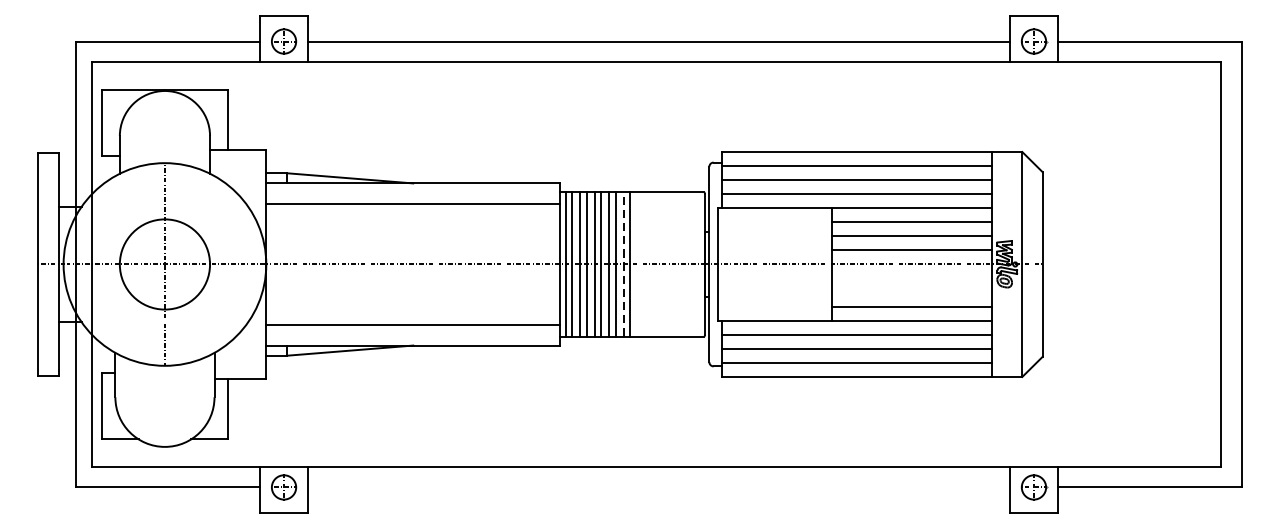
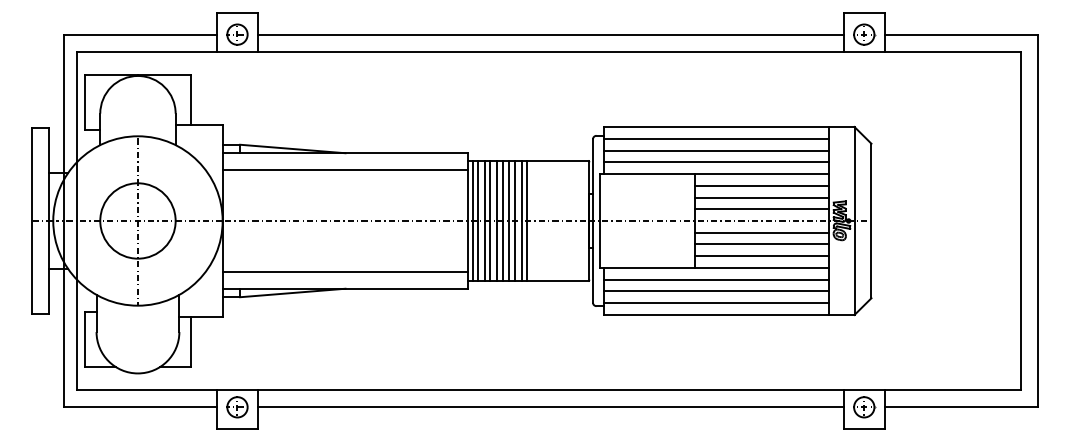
line: (623, 263) -> (521, 220), dashed -> solid
line: (912, 278) -> (762, 232), added
line: (912, 292) -> (762, 244), added
line: (658, 487) -> (550, 407), added

